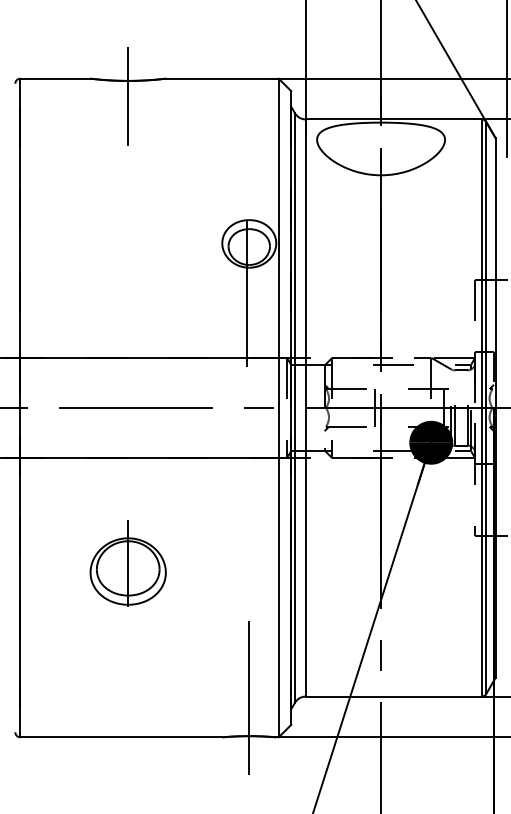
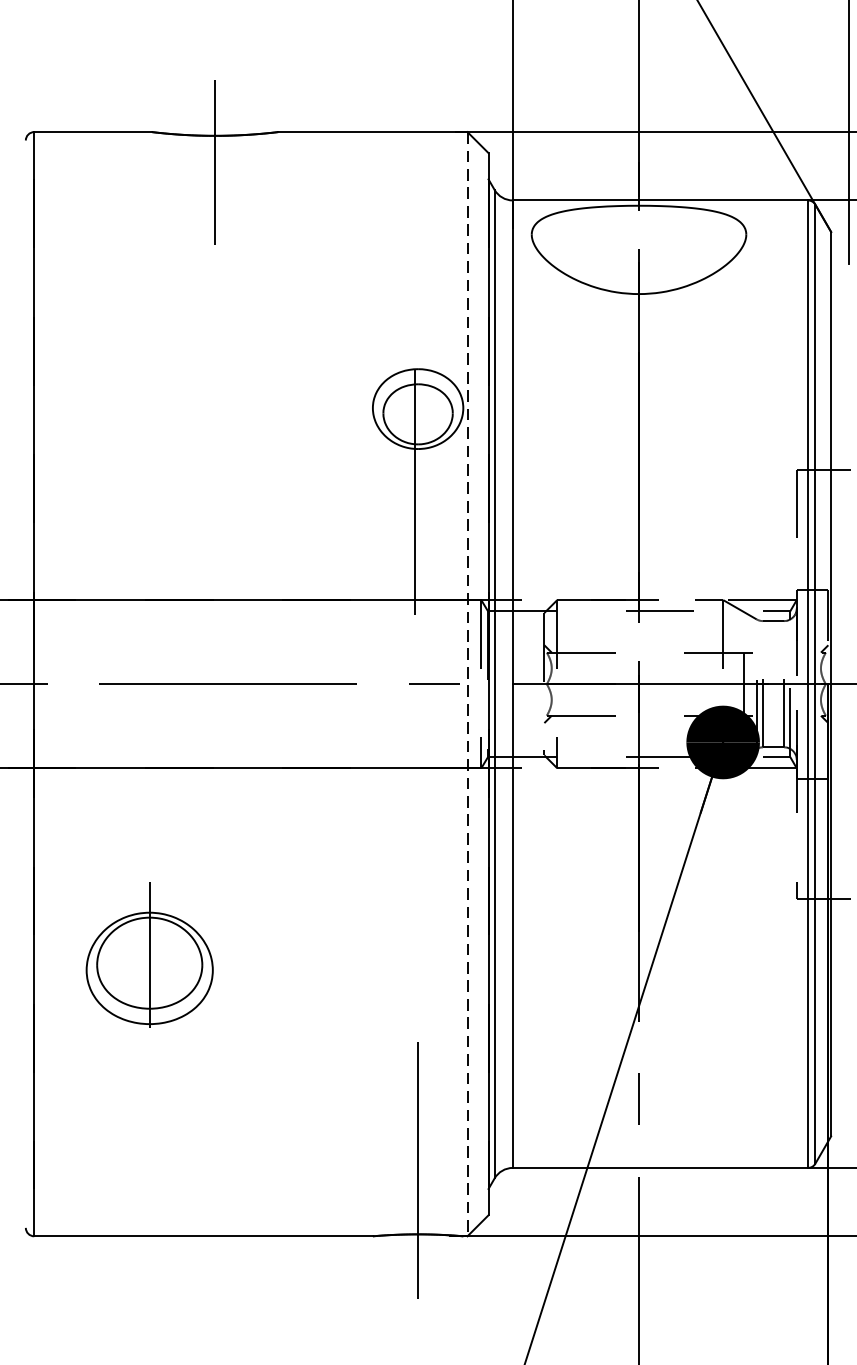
line: (374, 407) -> (628, 683), removed
line: (278, 408) -> (467, 685), solid -> dashed
part: (127, 563) -> (148, 954), moved

